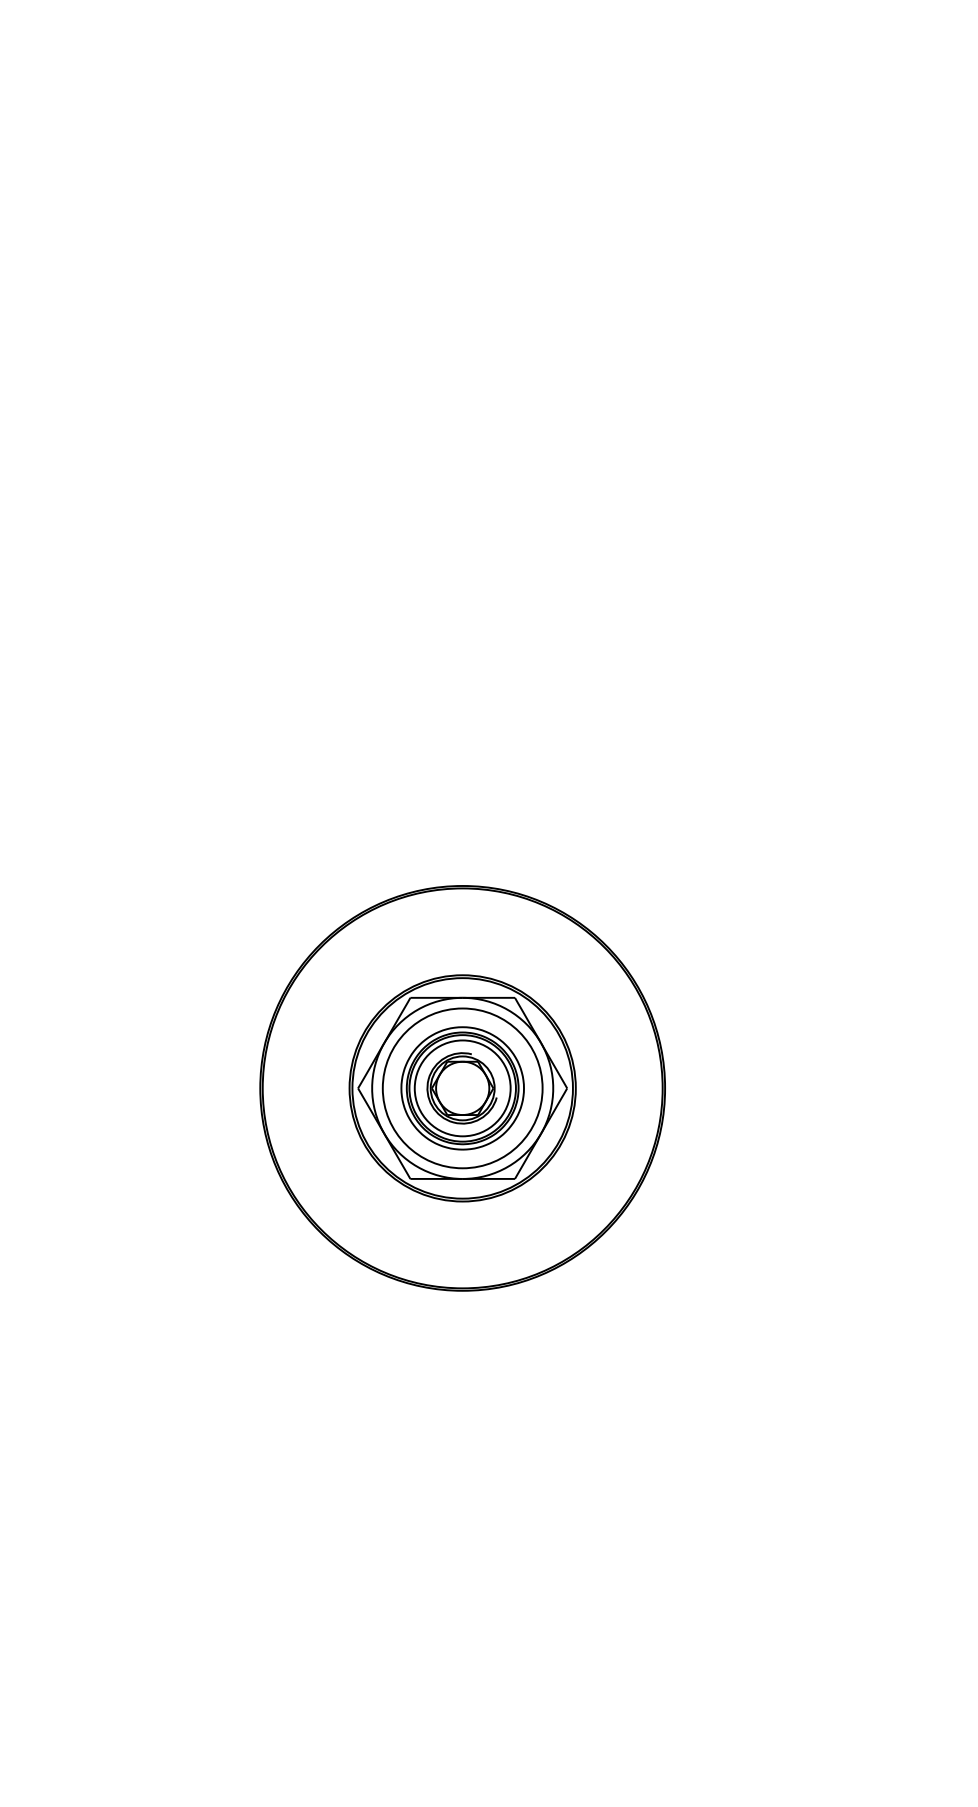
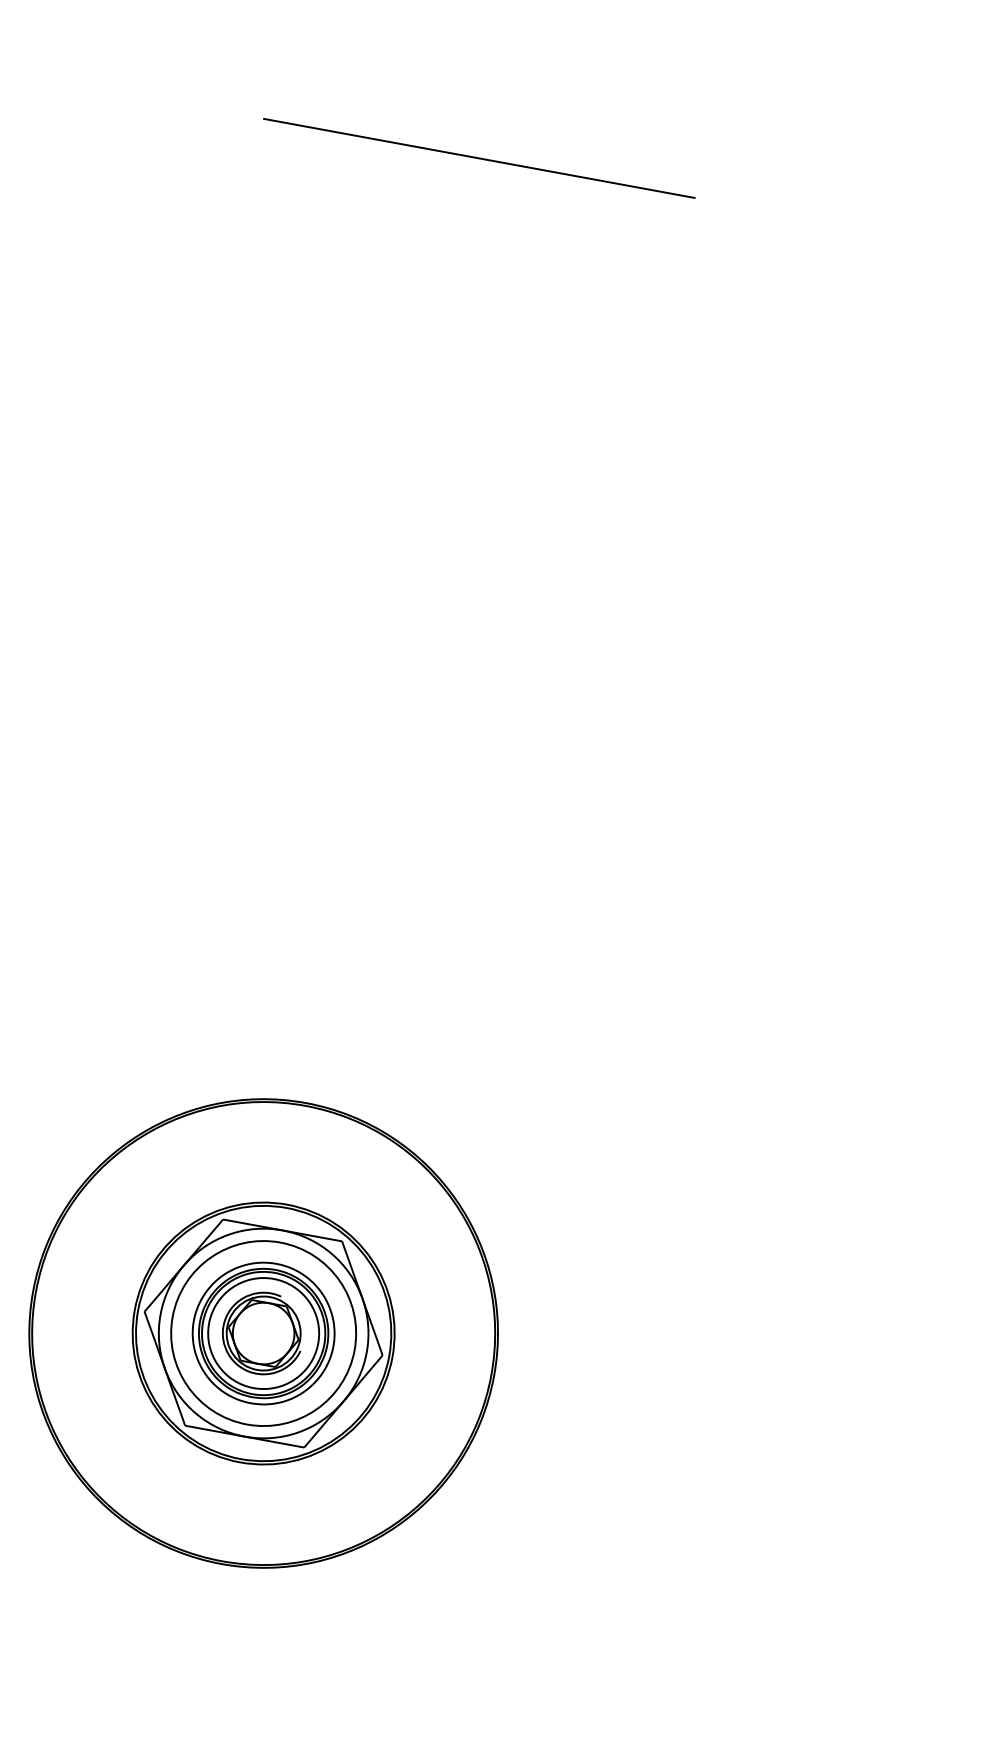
line: (462, 56) -> (479, 158), added

